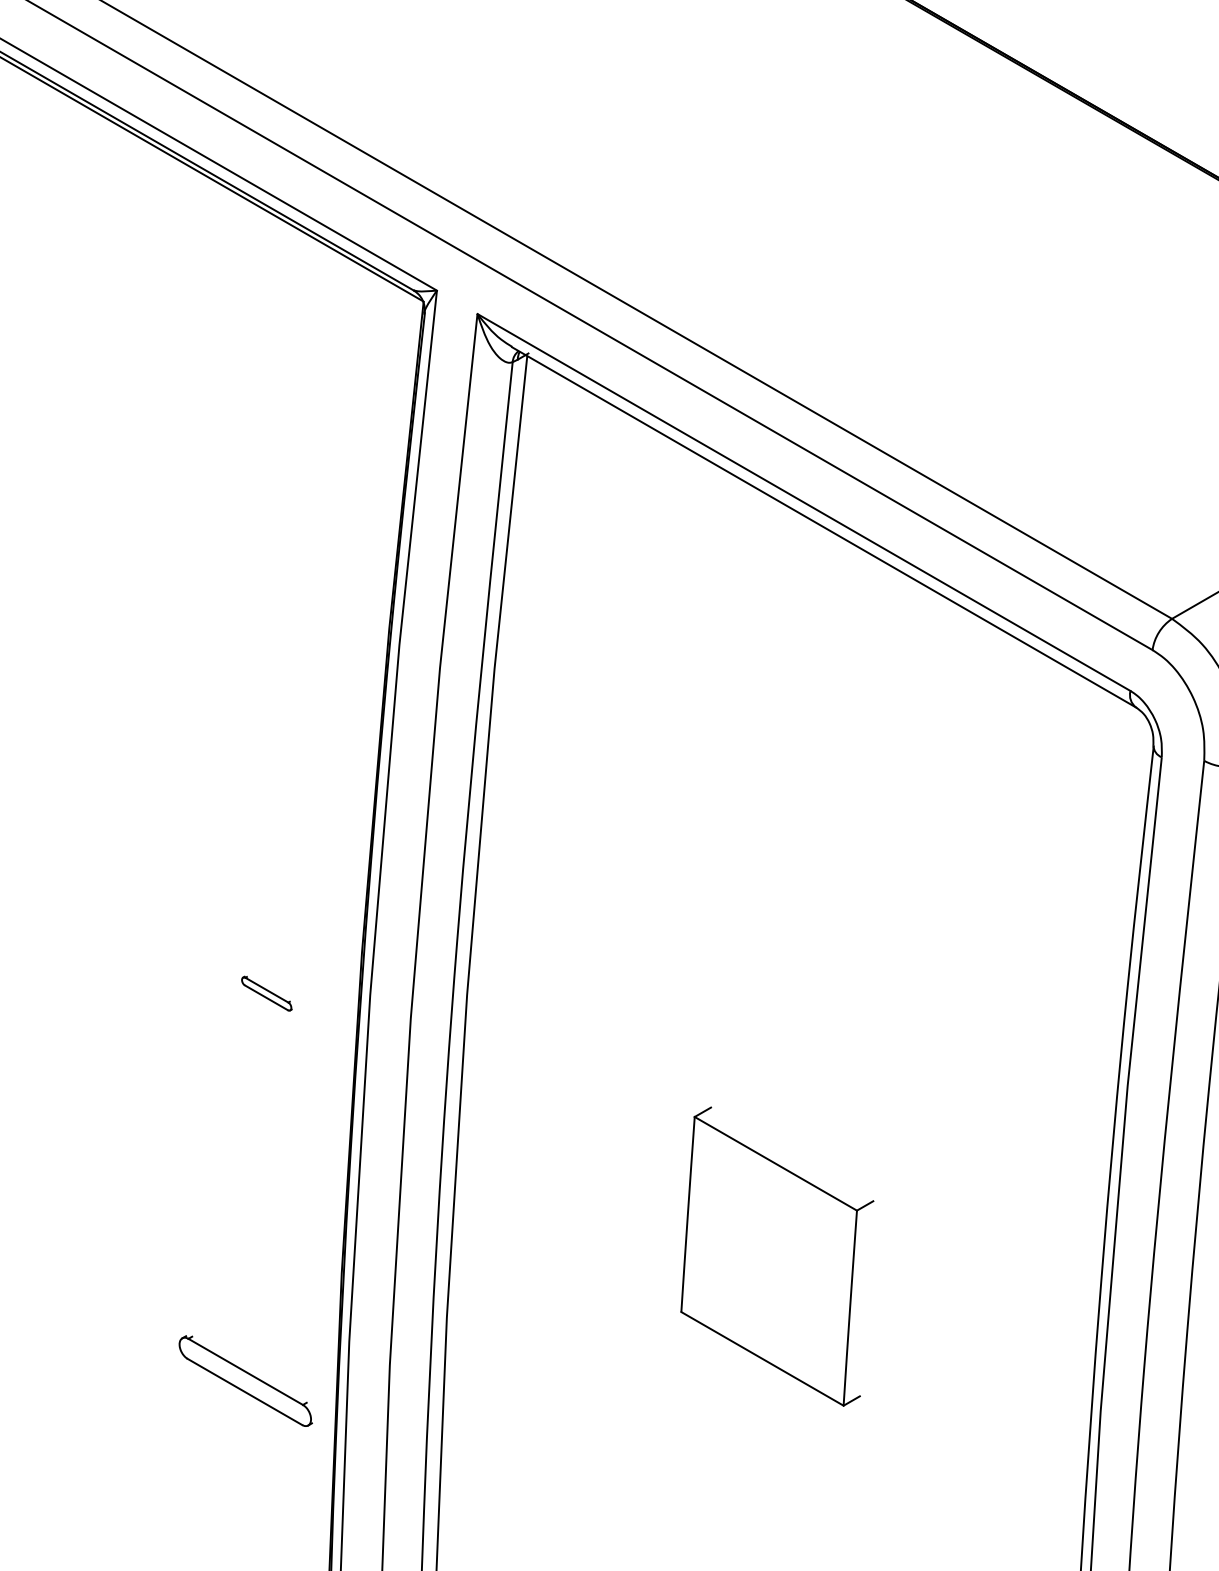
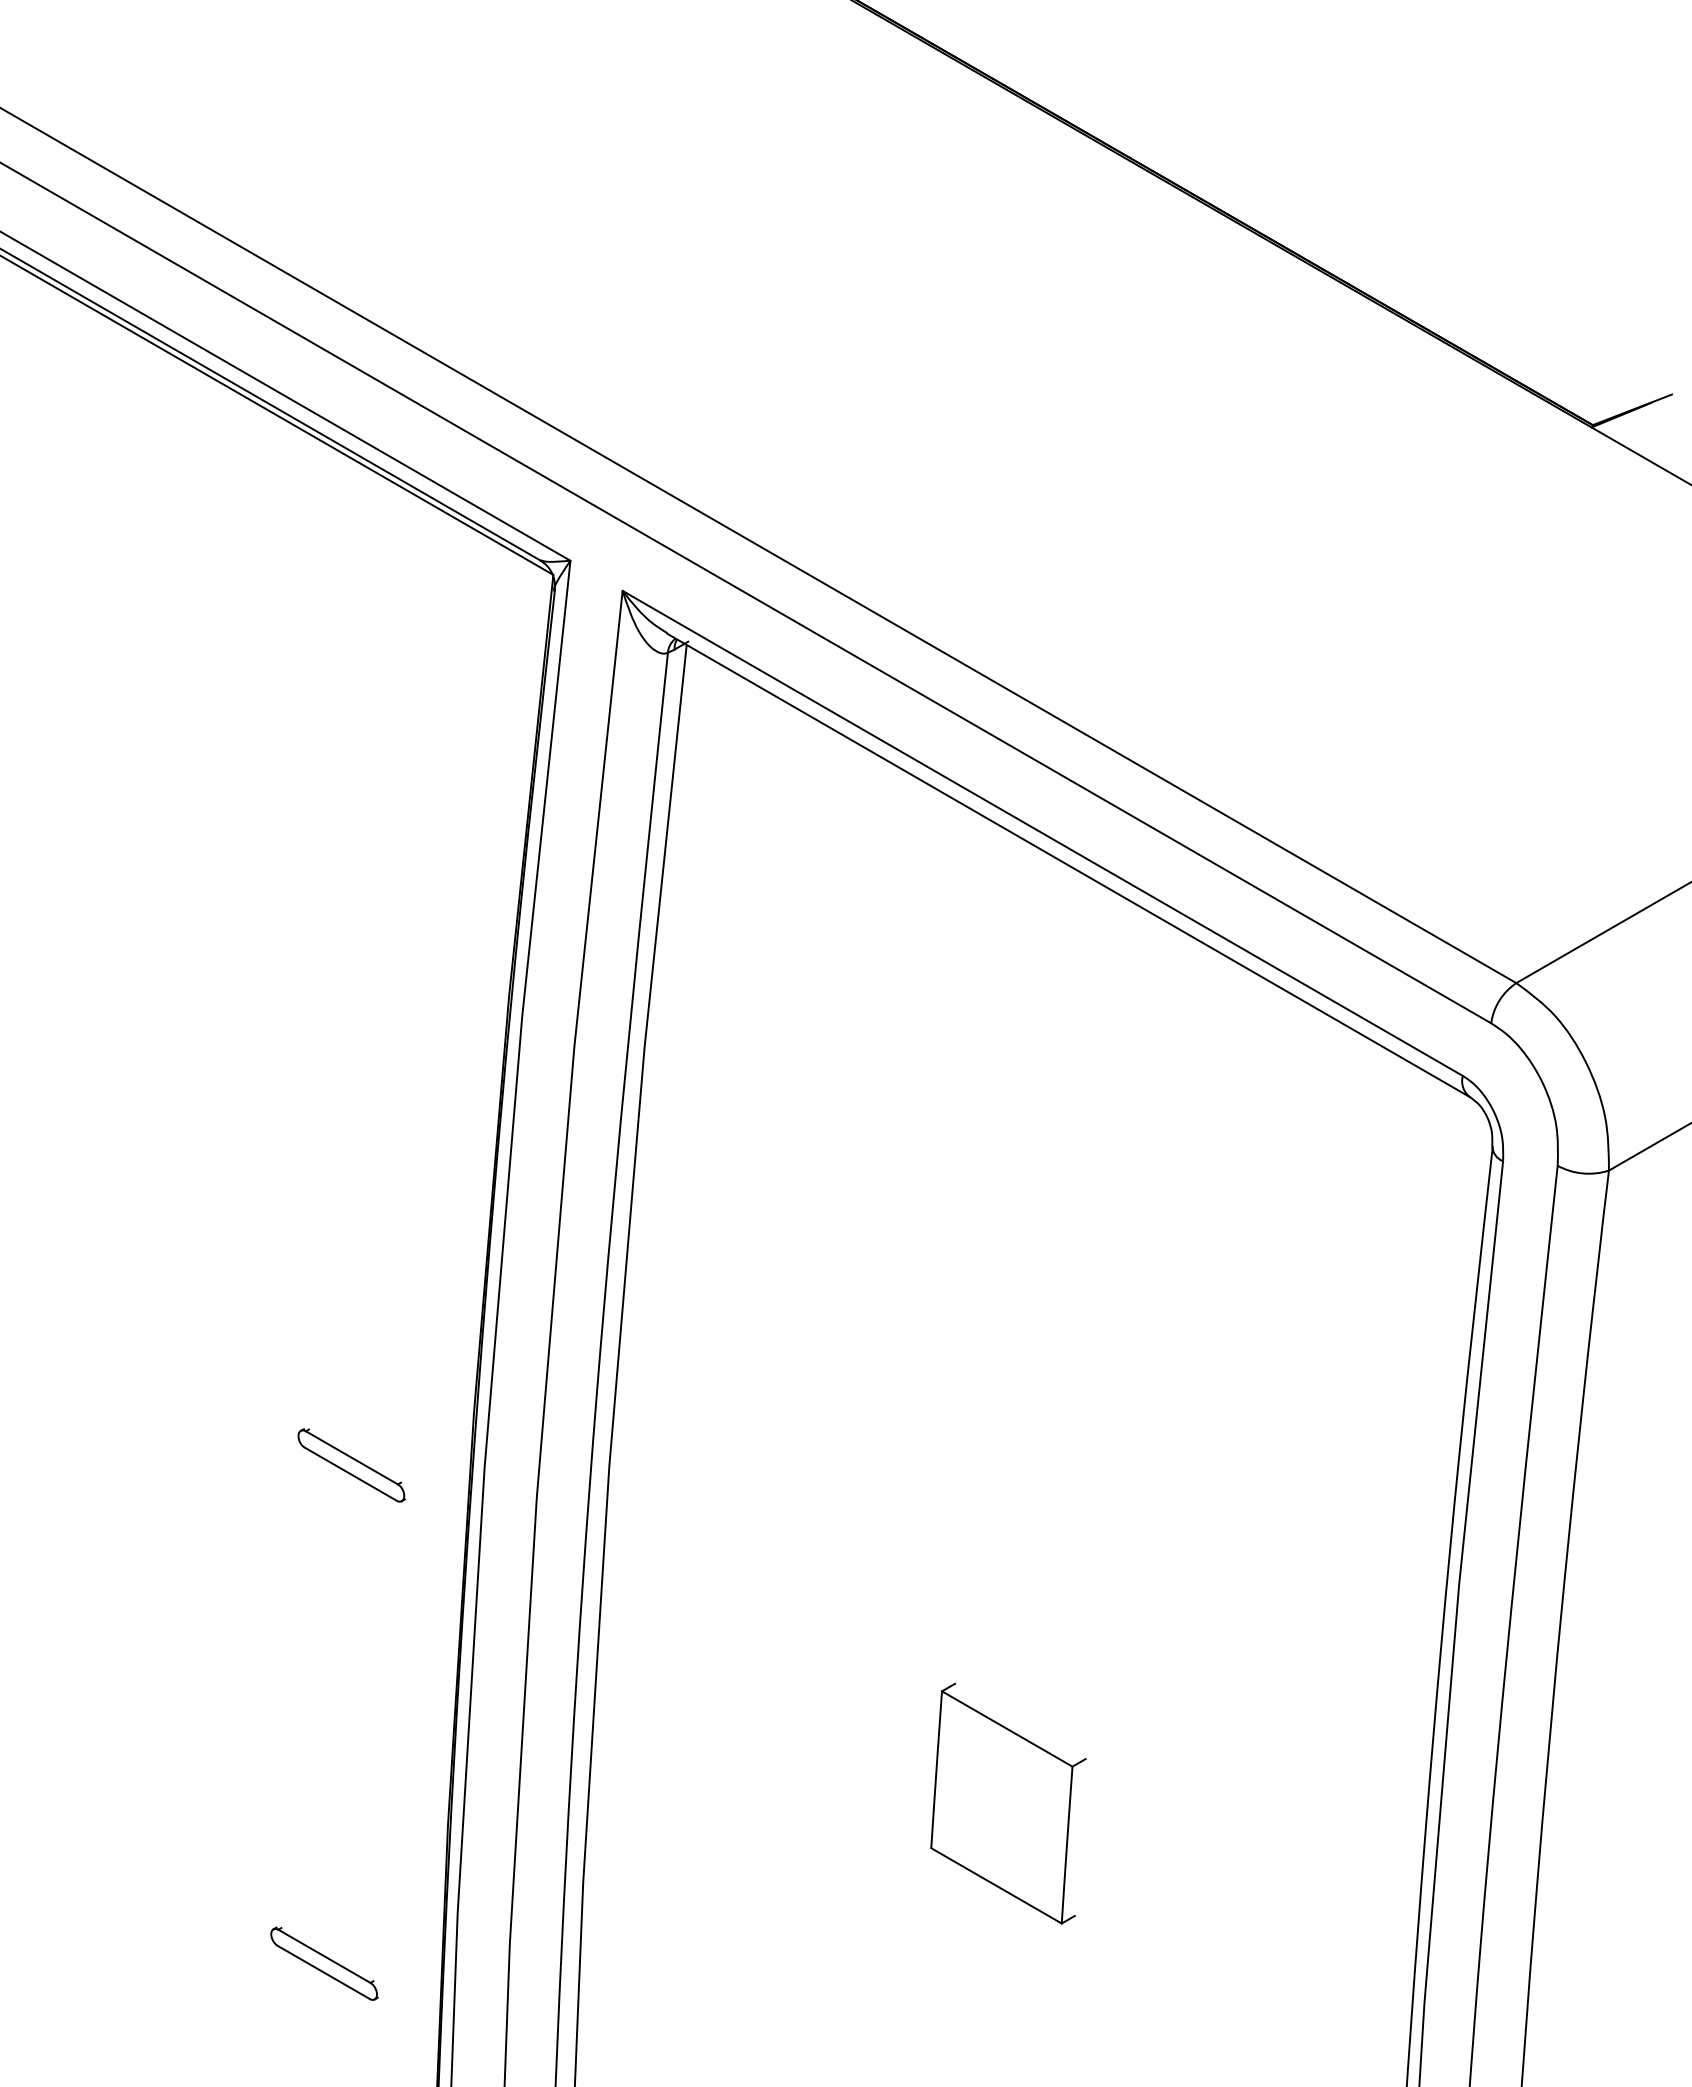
part: (266, 993) -> (351, 1465), size x1.67
part: (777, 1256) -> (1008, 1803), size x0.62
part: (245, 1380) -> (324, 1963), size x0.62

